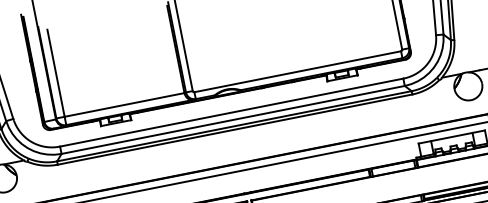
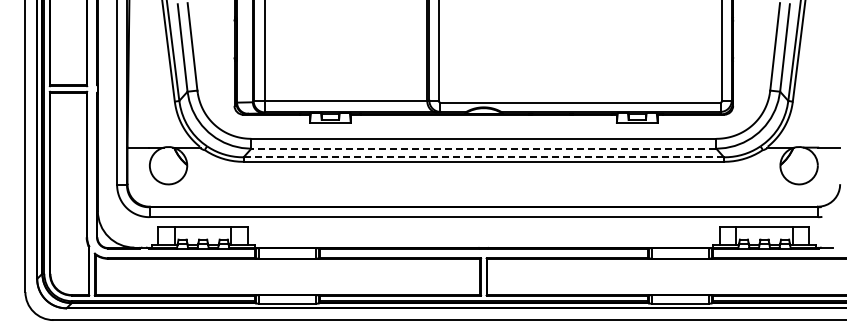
line: (232, 119) -> (483, 148), solid -> dashed
line: (234, 126) -> (484, 157), solid -> dashed

